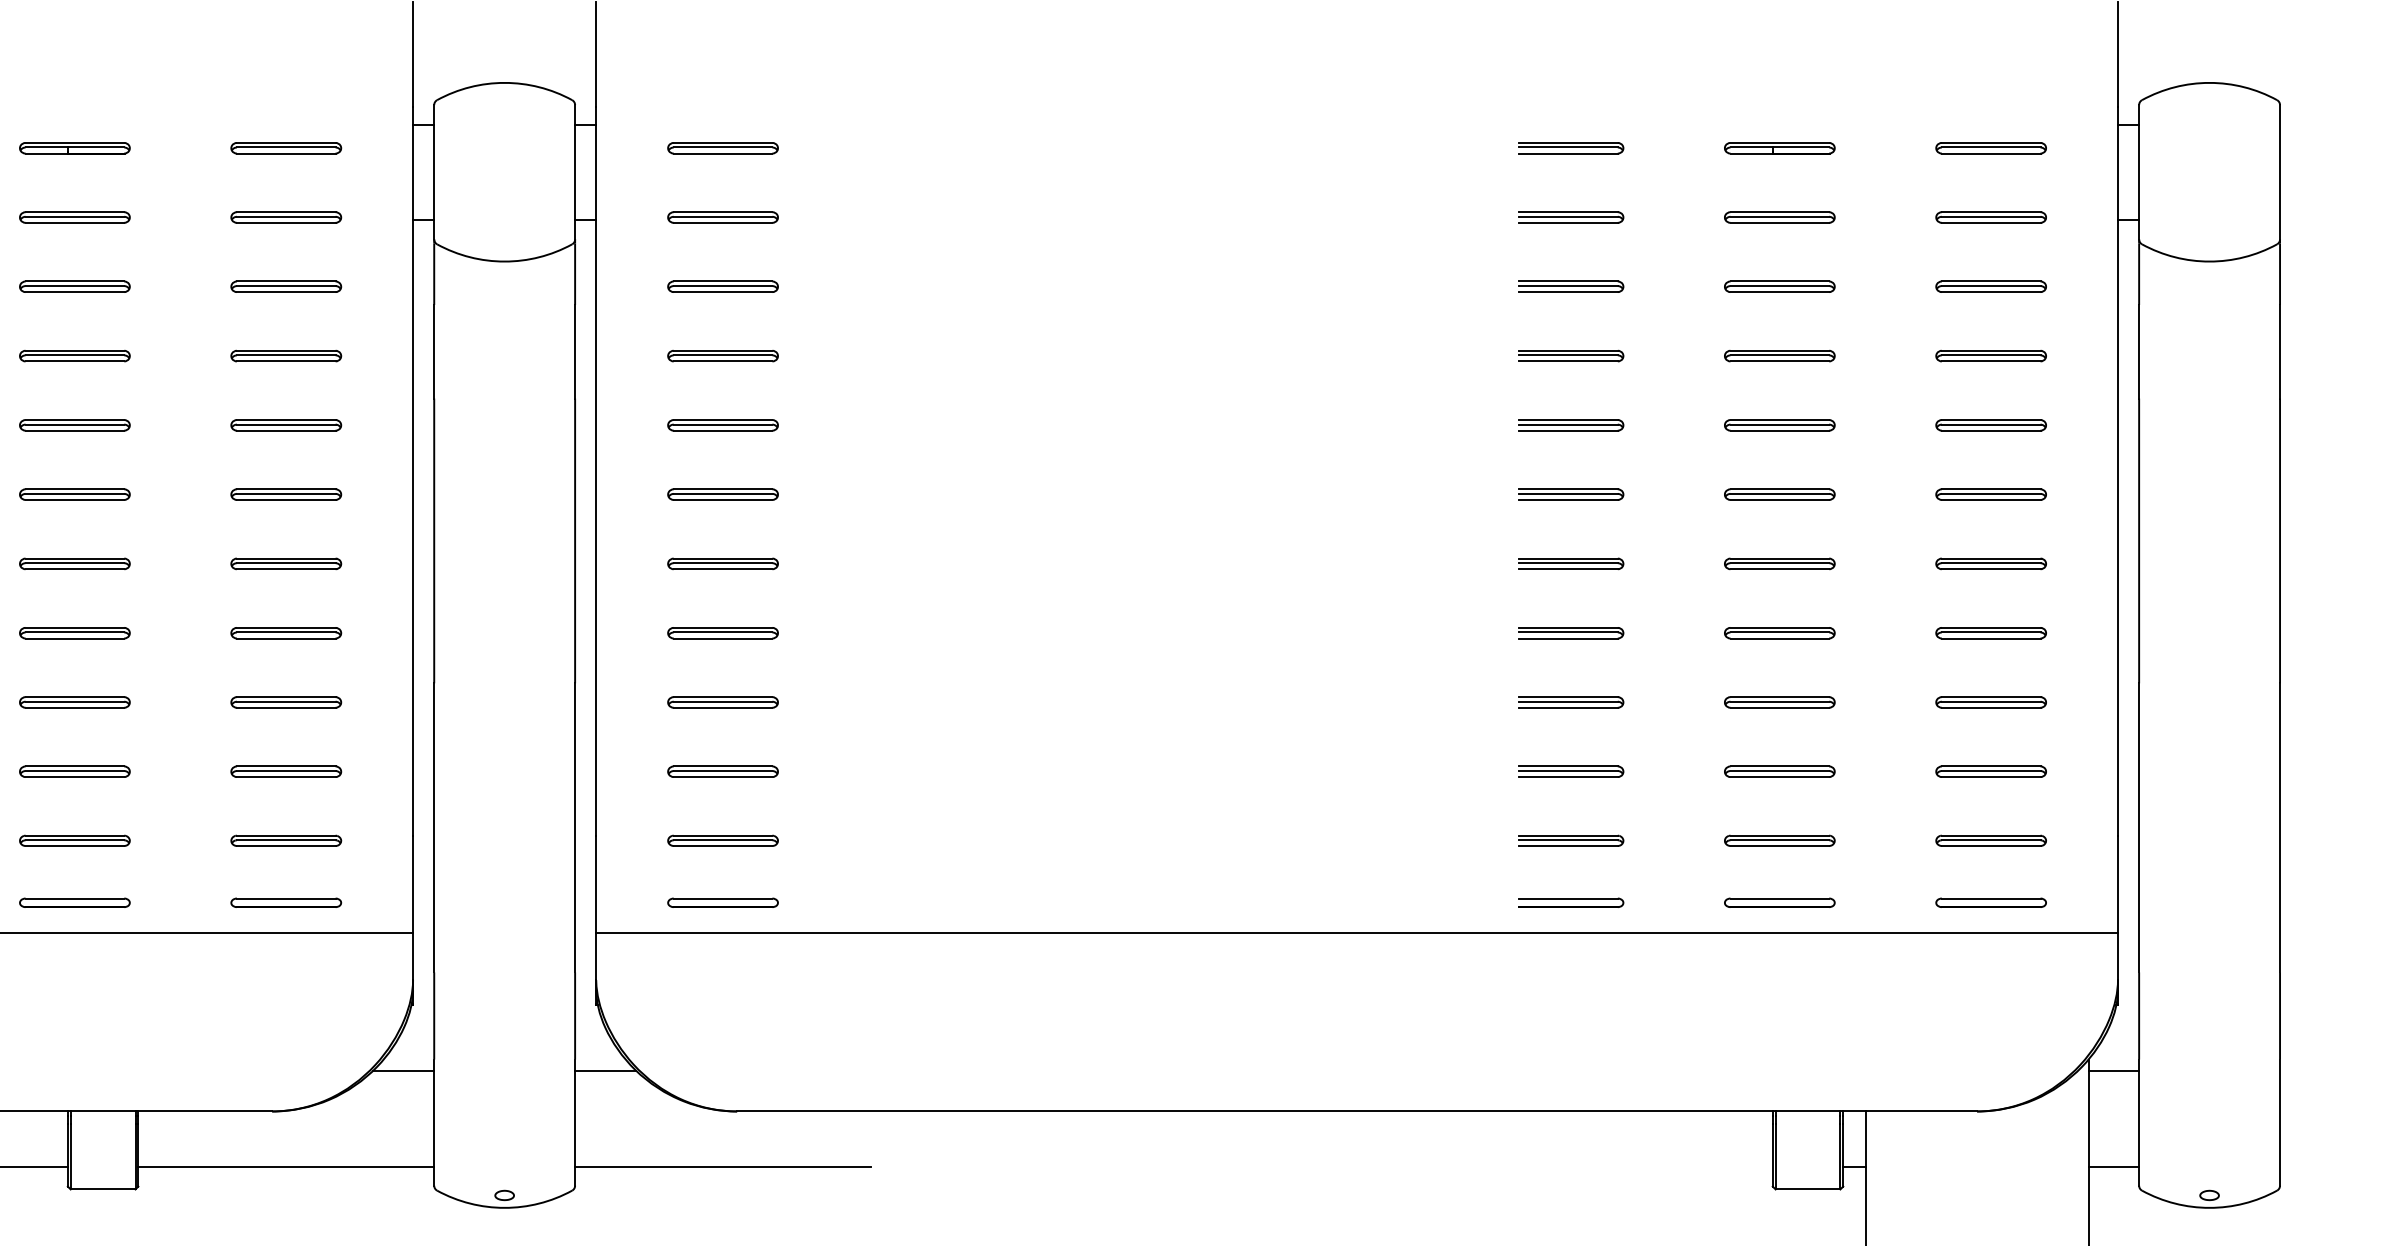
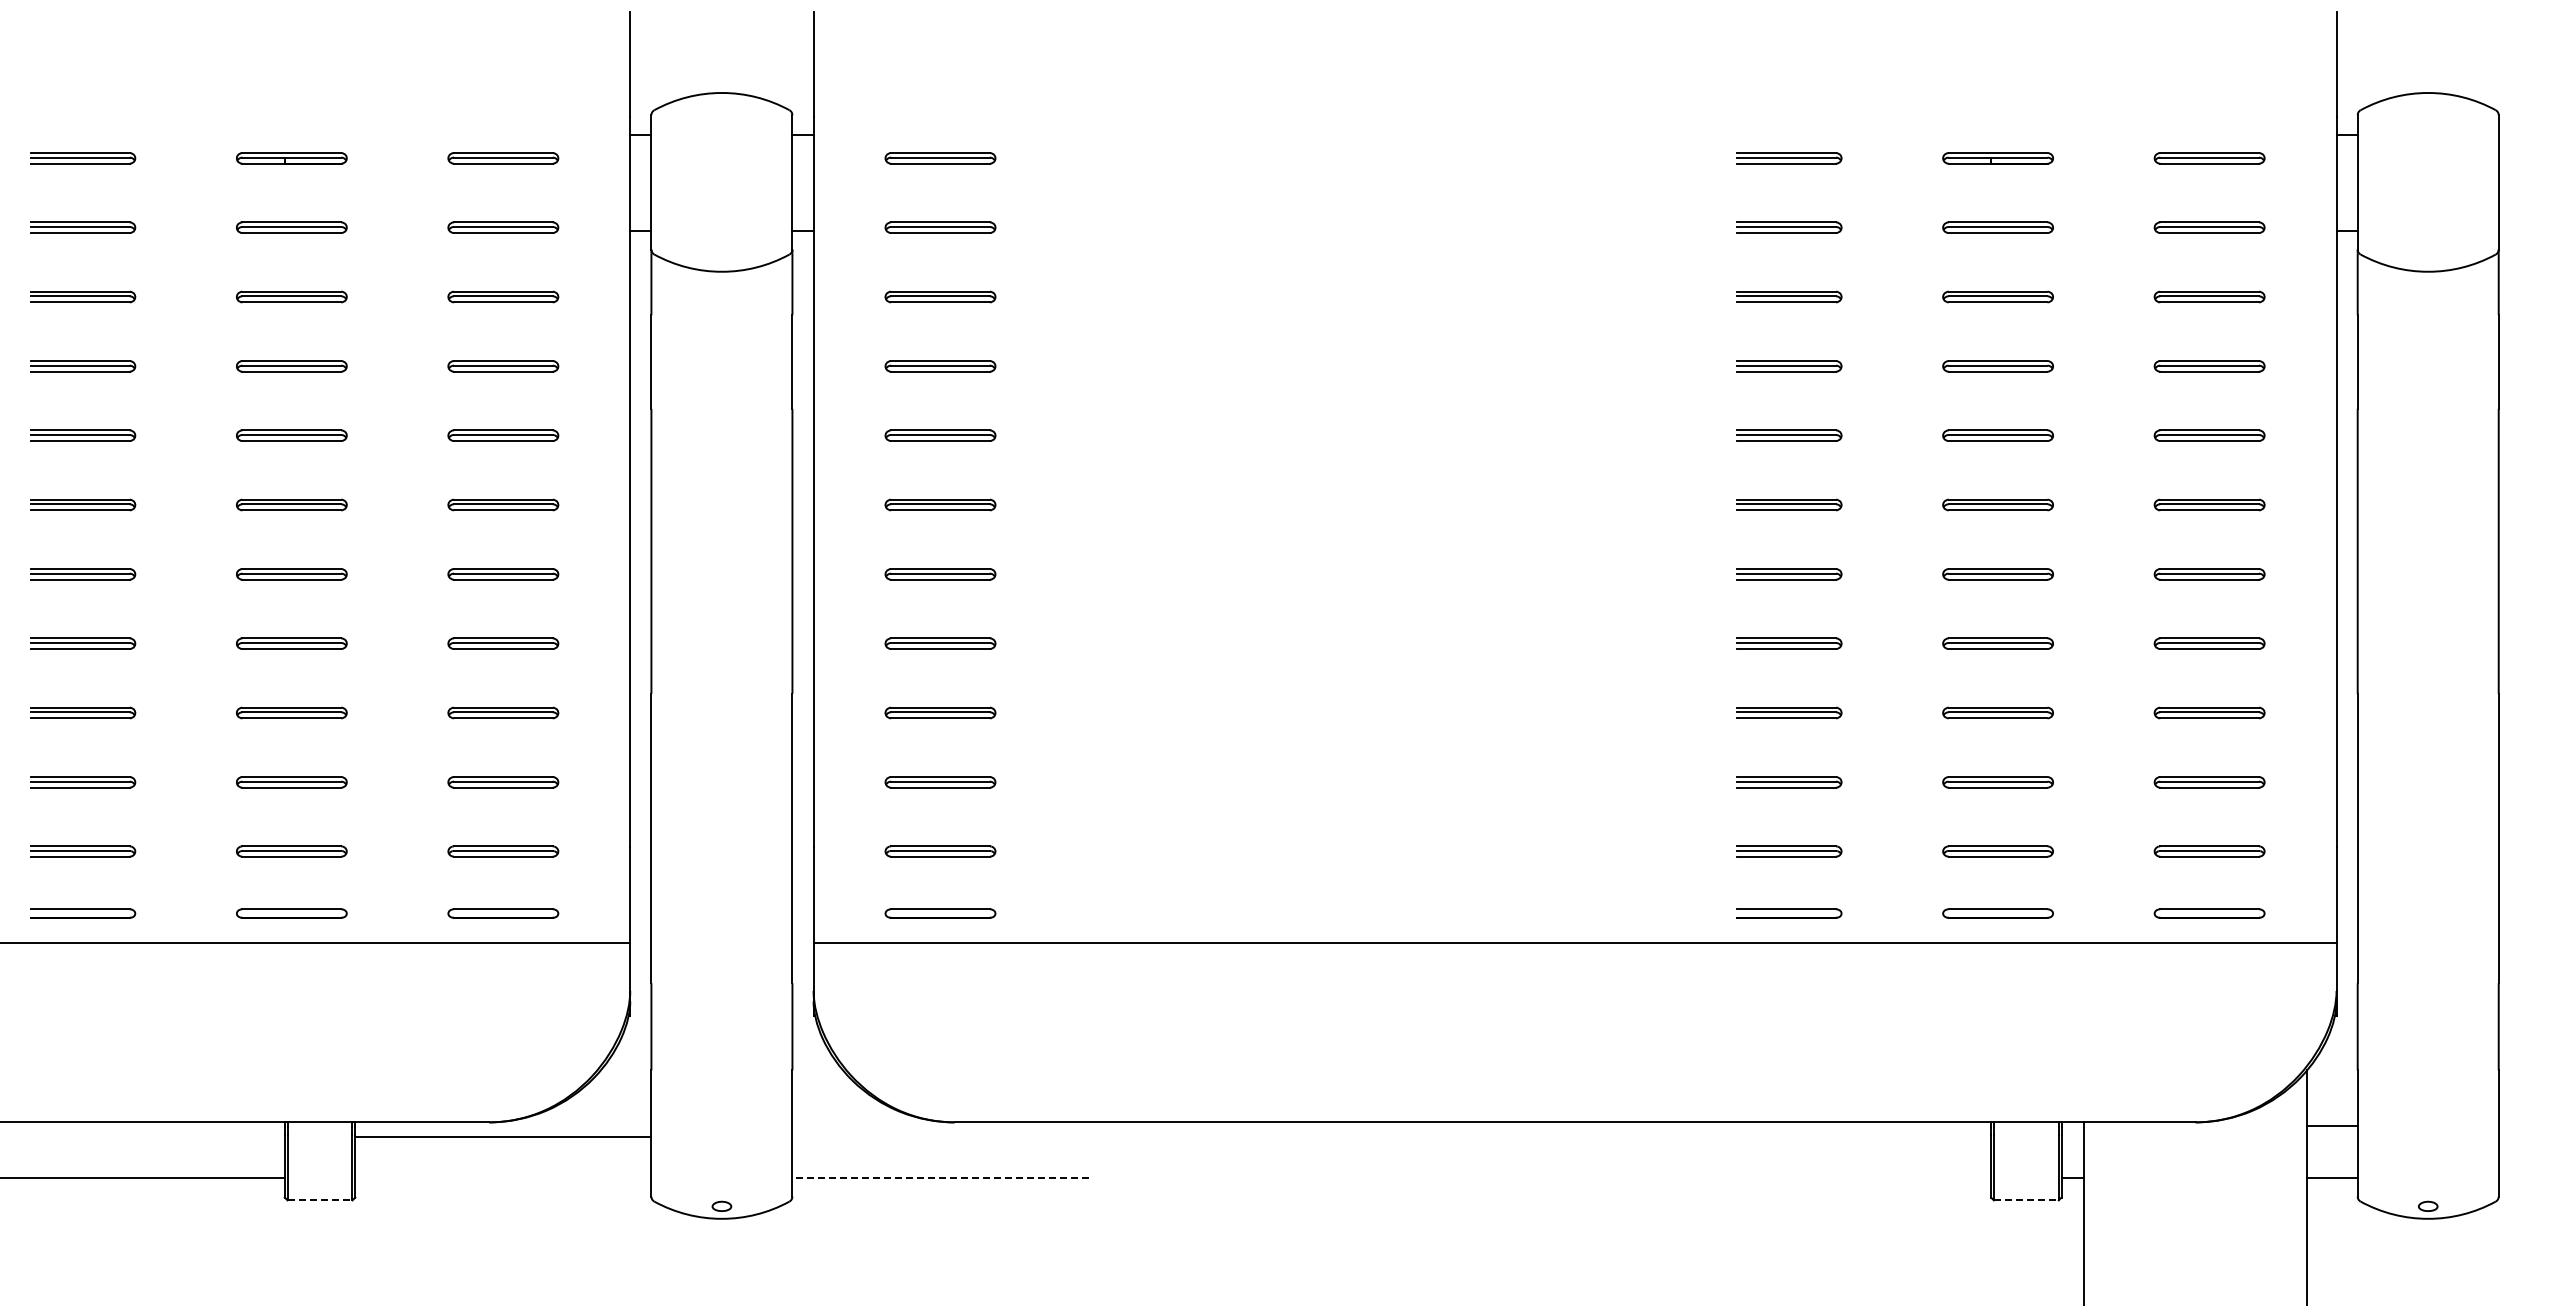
line: (403, 1070) -> (620, 1081), removed
line: (605, 1070) -> (822, 1081), removed
line: (2113, 1070) -> (2332, 1125), moved
line: (286, 1166) -> (503, 1136), moved
line: (723, 1166) -> (940, 1177), solid -> dashed
line: (103, 1189) -> (320, 1200), solid -> dashed
line: (1808, 1189) -> (2026, 1200), solid -> dashed

